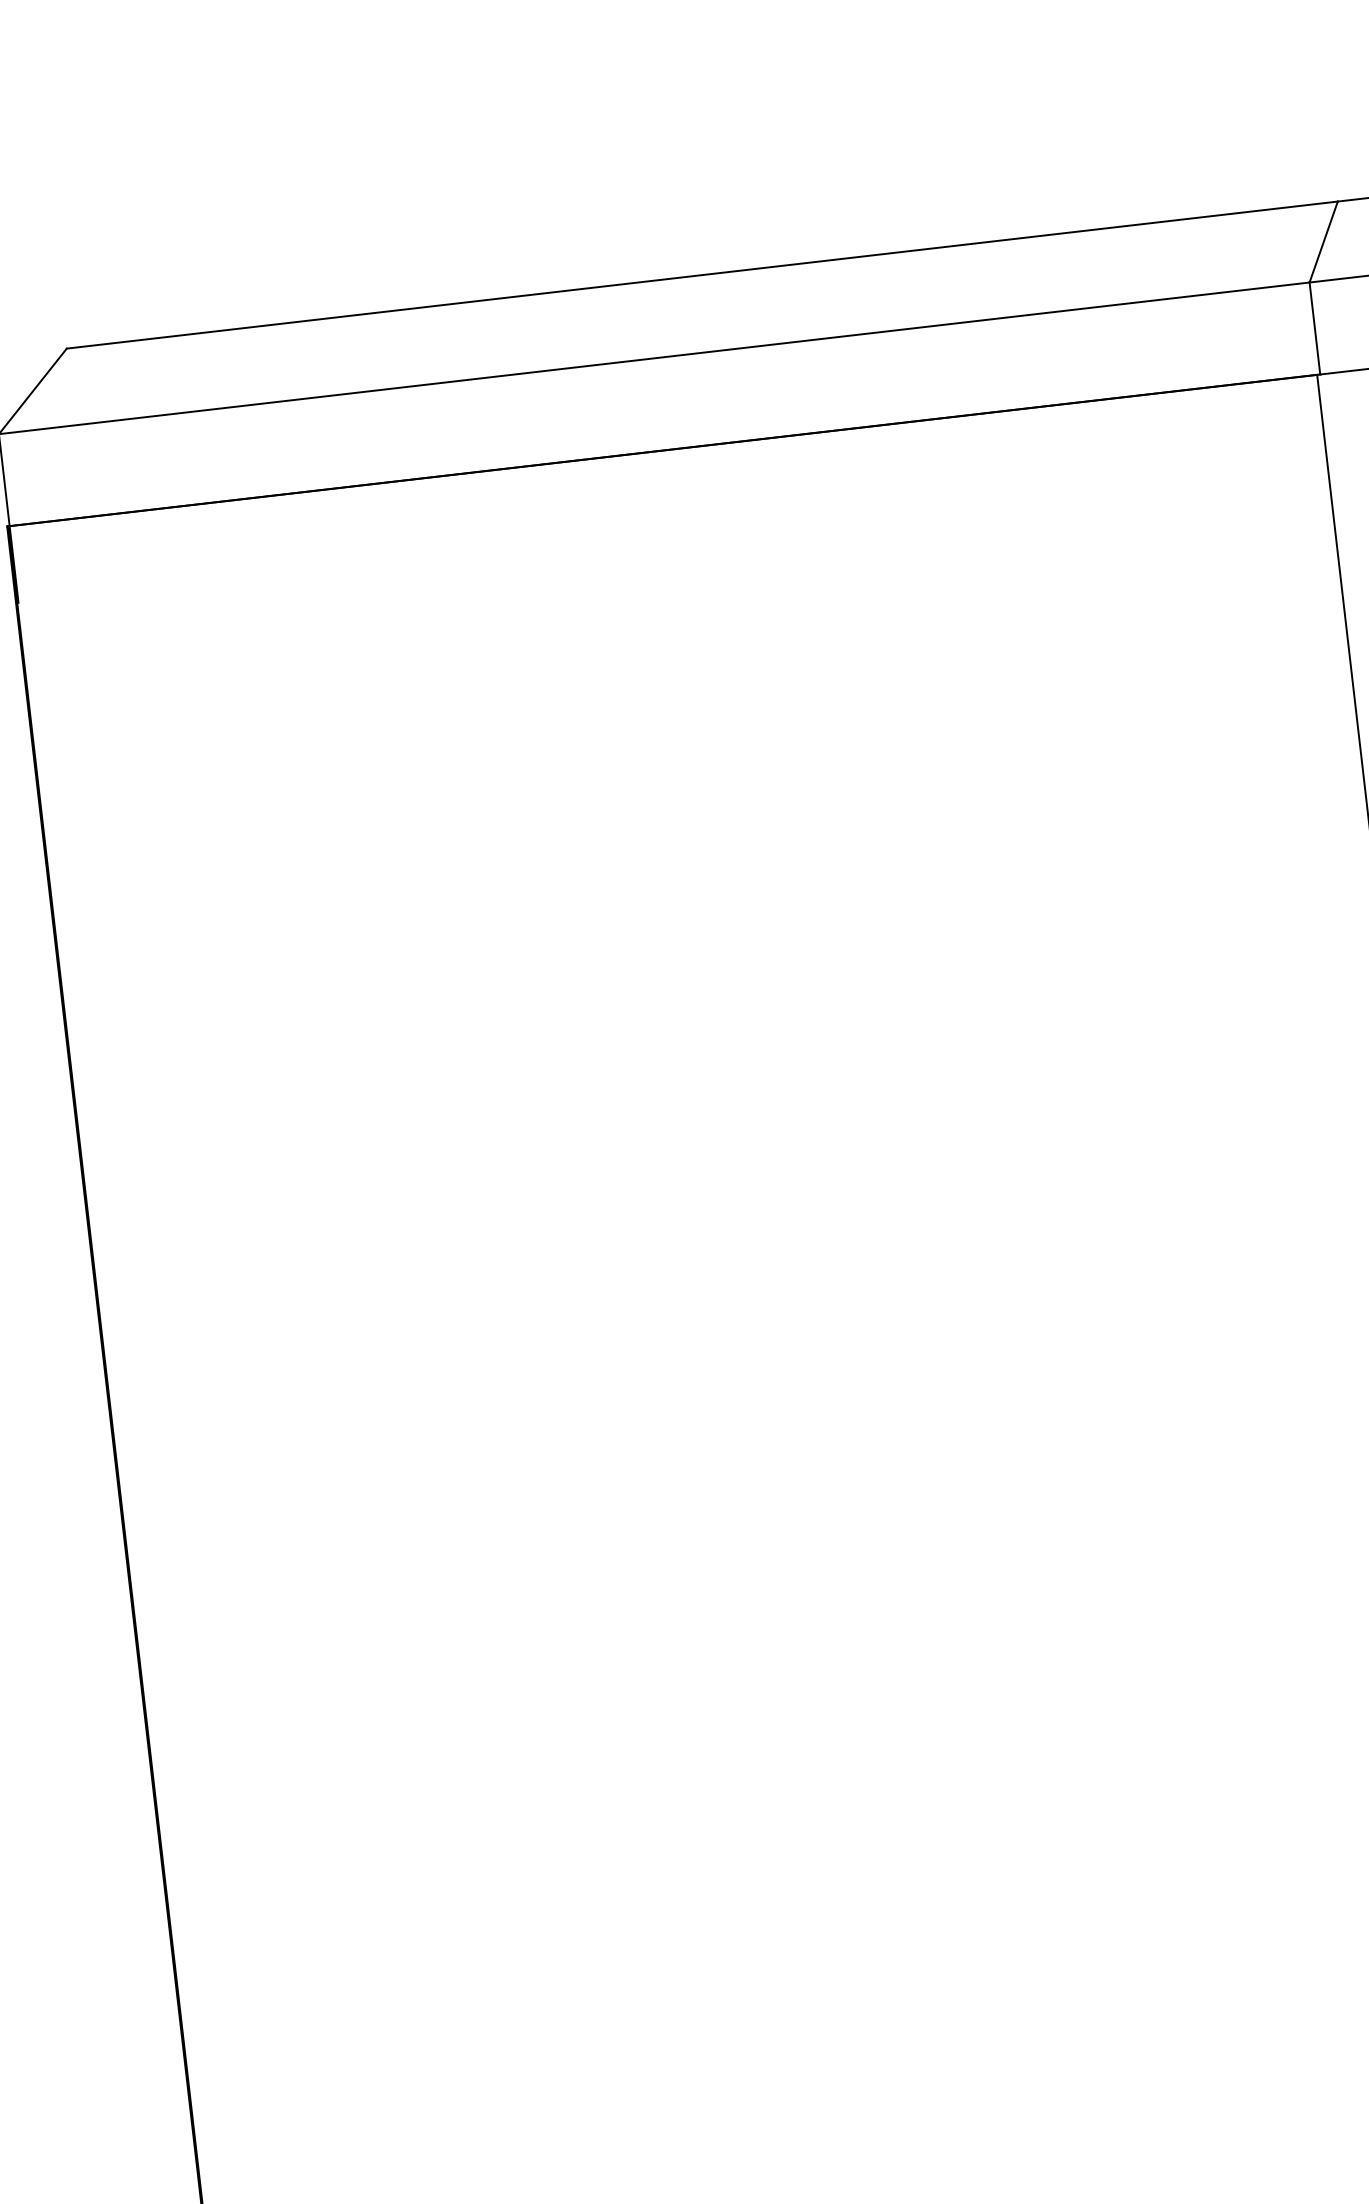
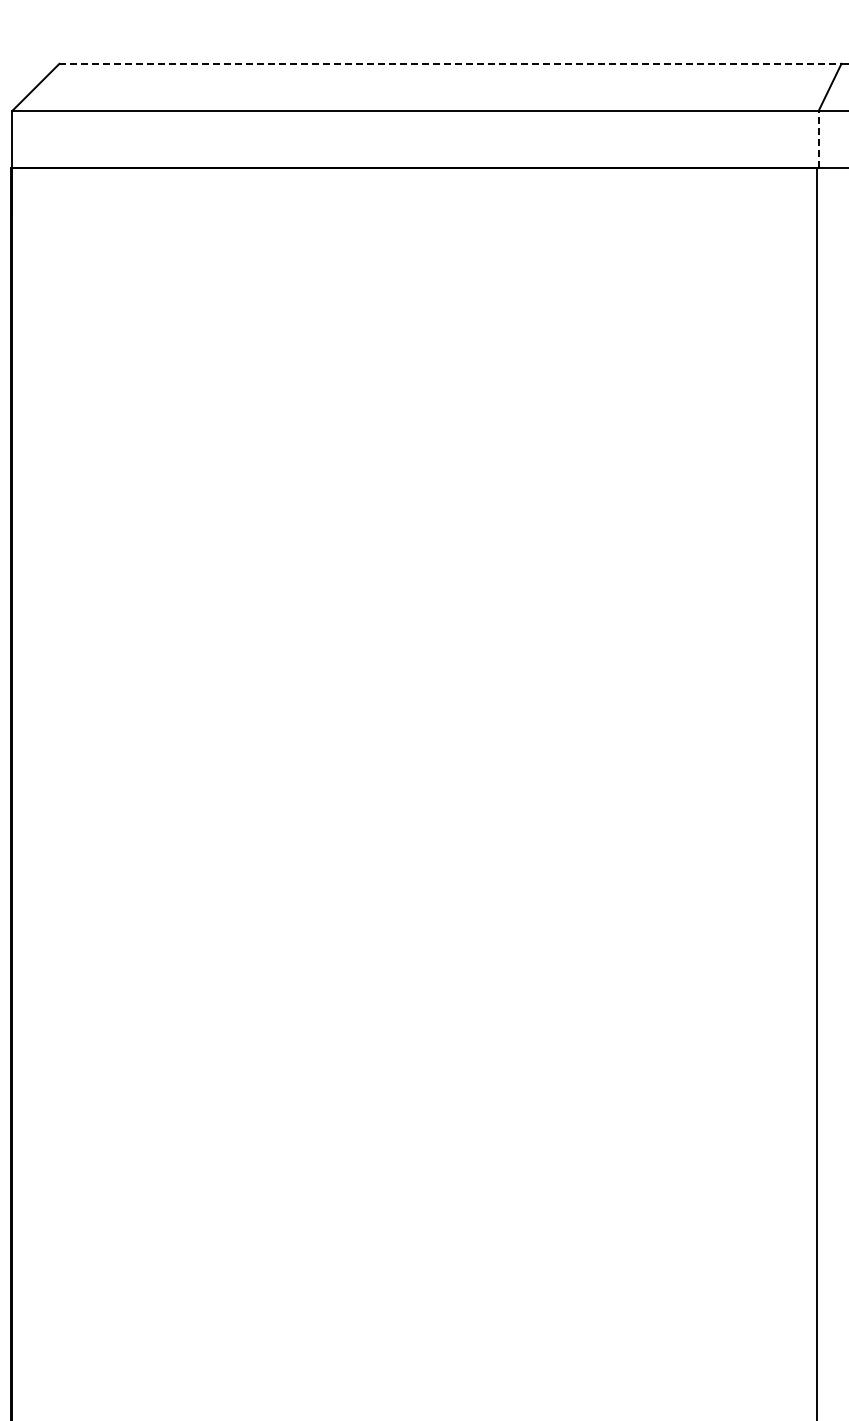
line: (702, 274) -> (450, 63), solid -> dashed
line: (1314, 327) -> (818, 138), solid -> dashed

